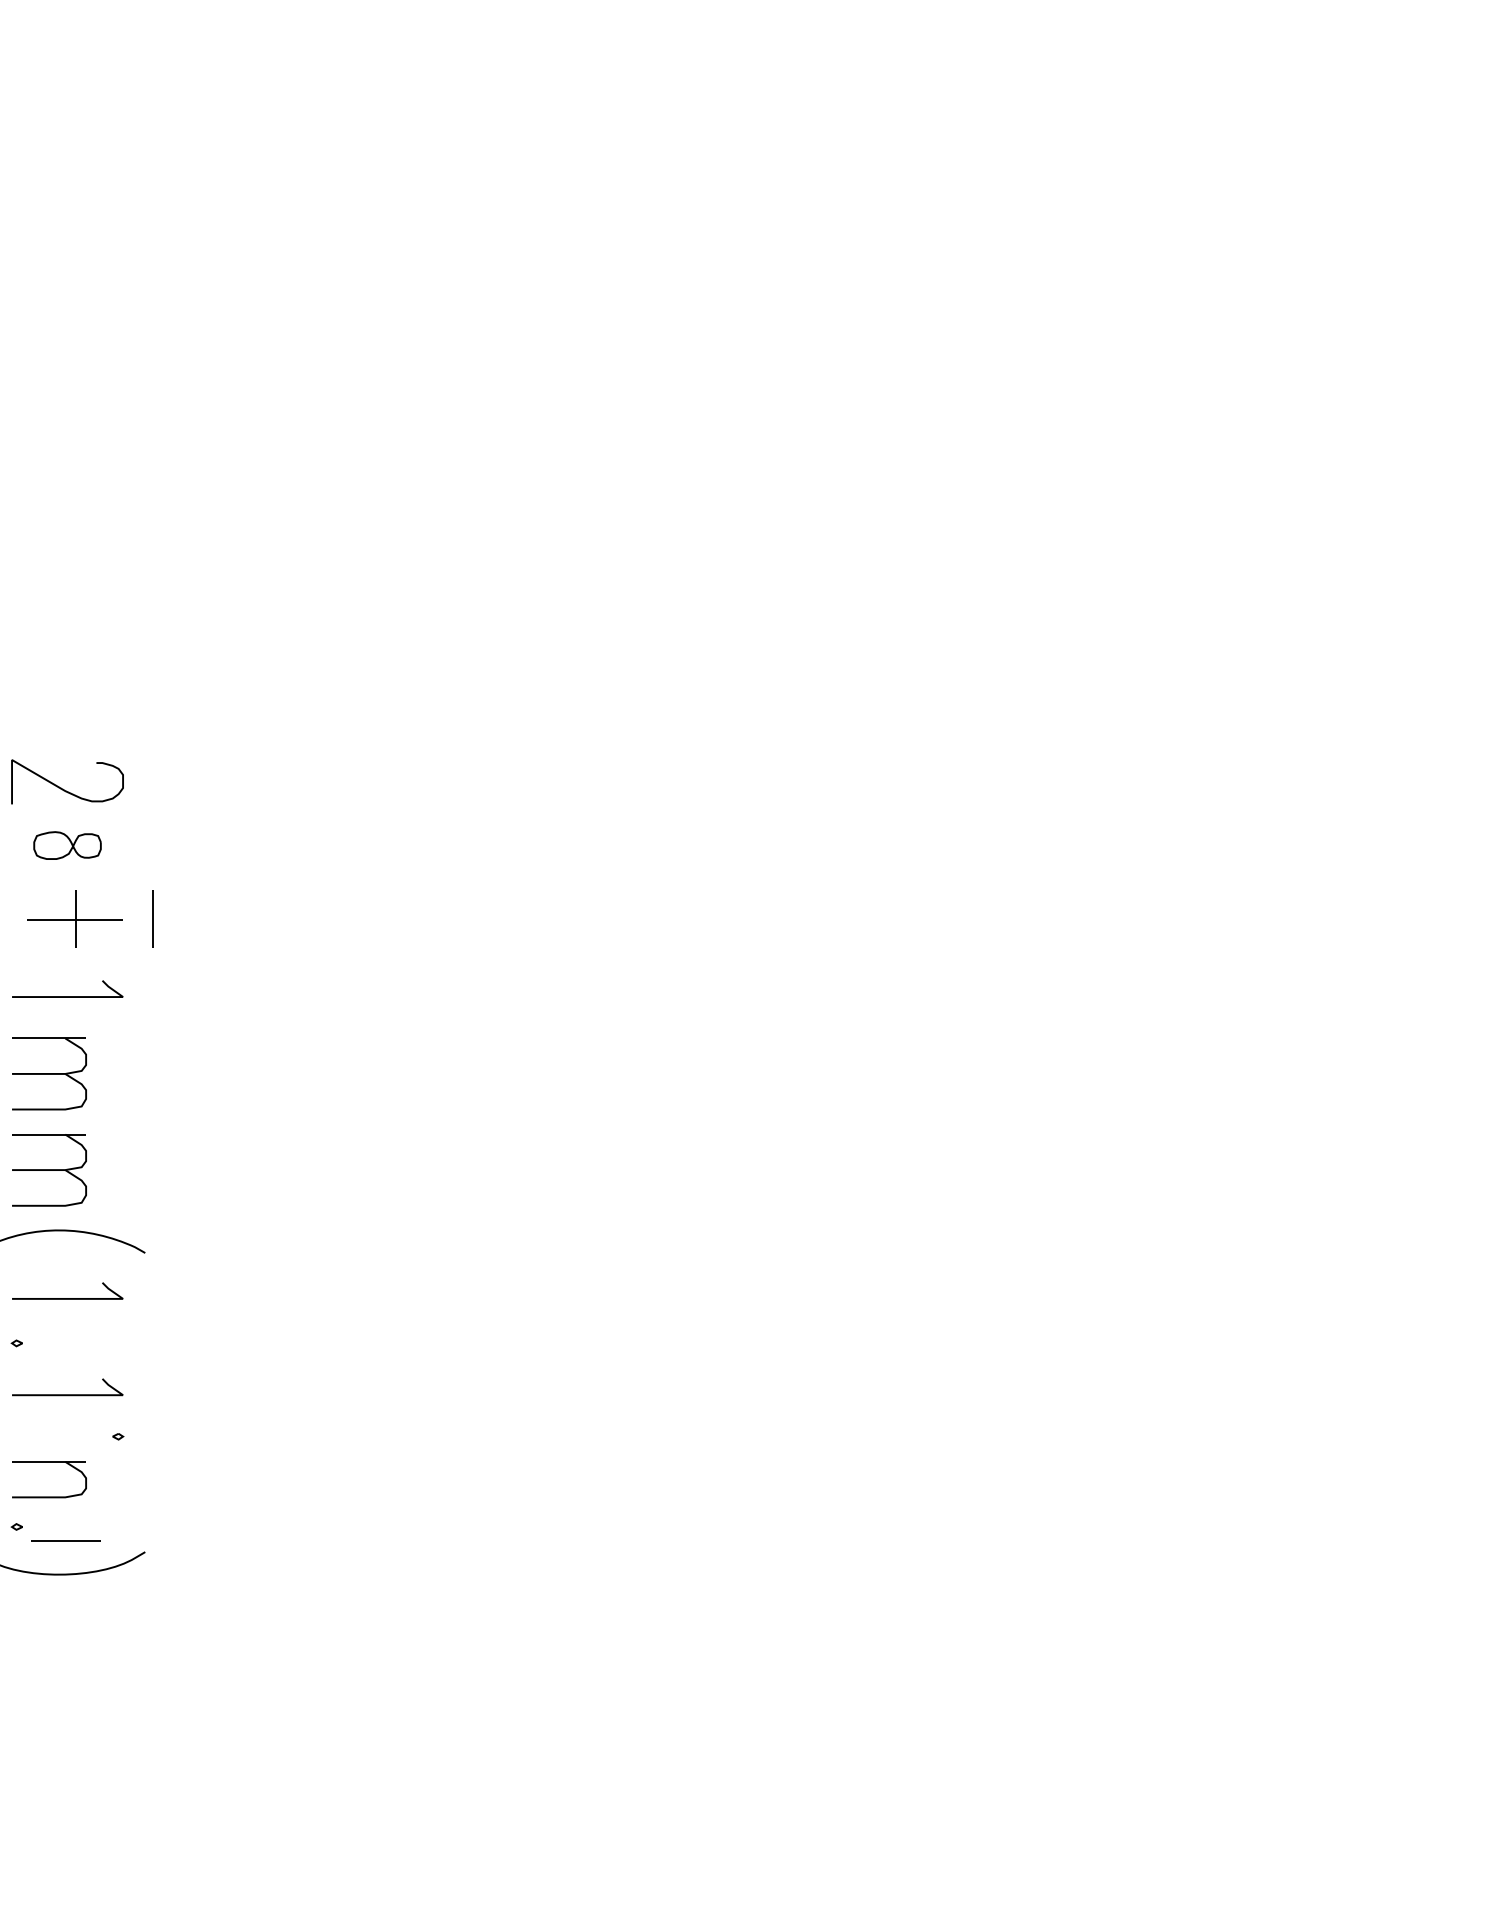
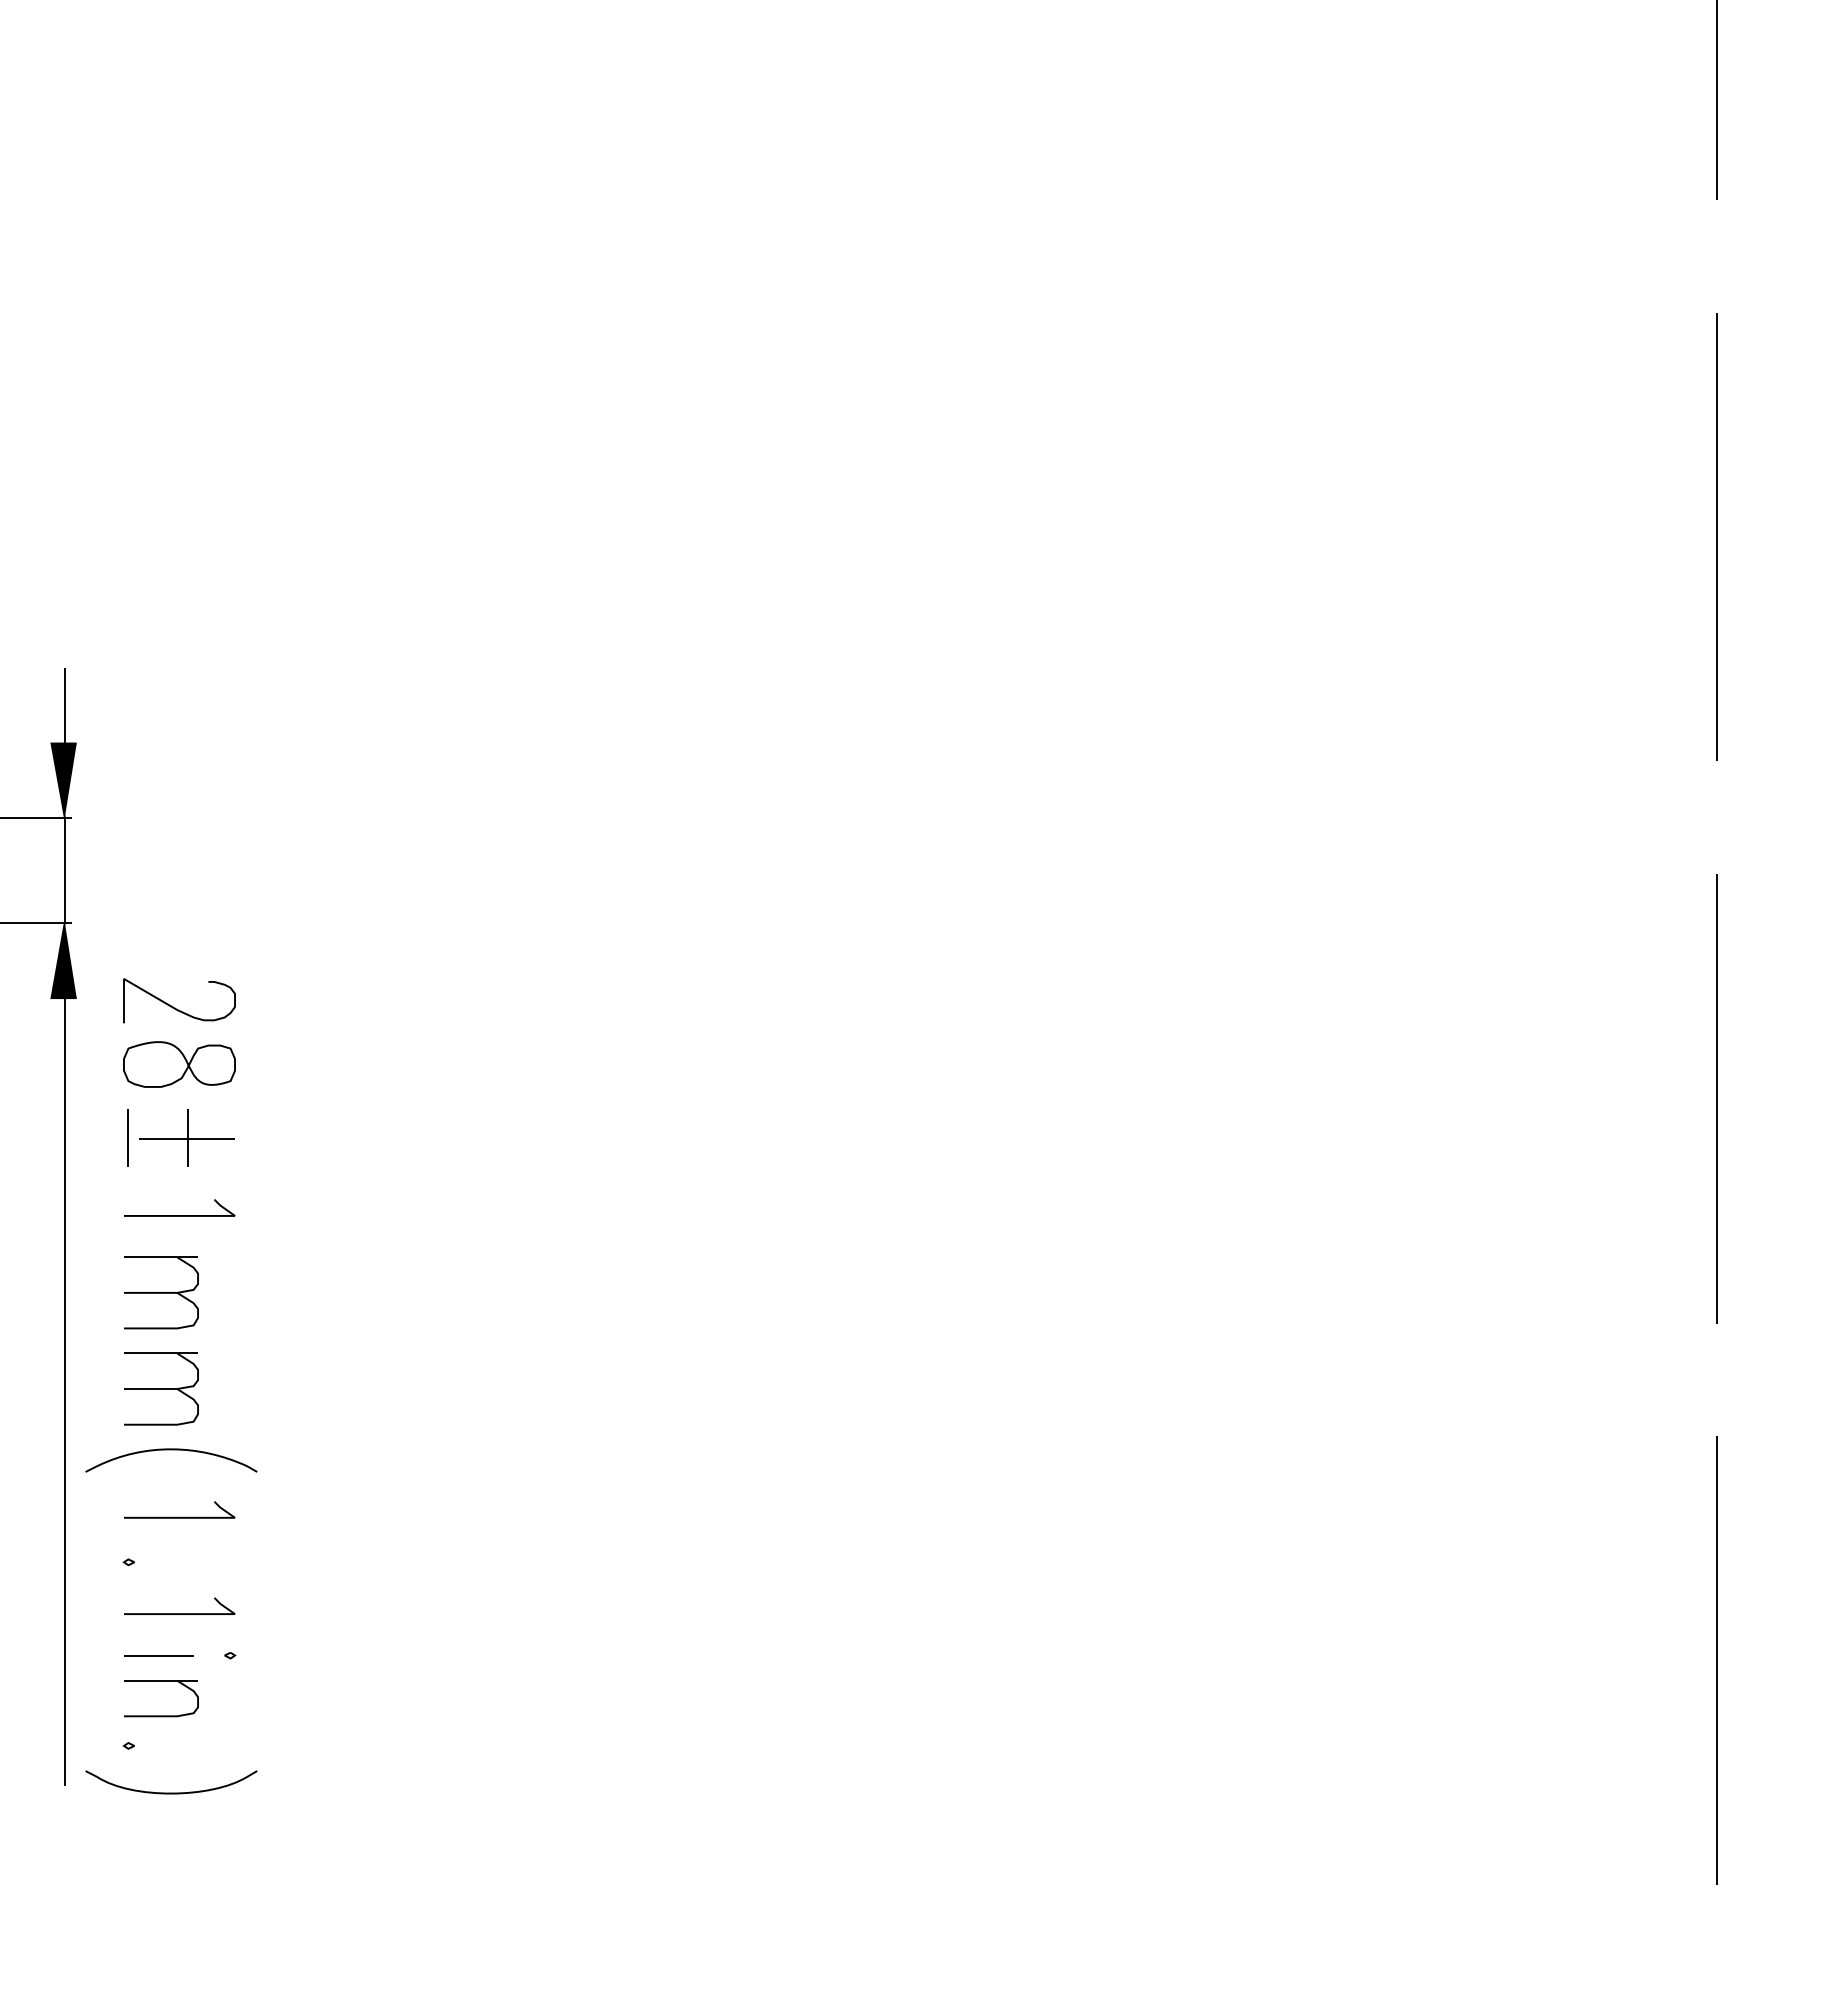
part: (67, 845) -> (179, 1064), size x1.67
line: (152, 918) -> (127, 1137), moved
line: (65, 1540) -> (158, 1655), moved

